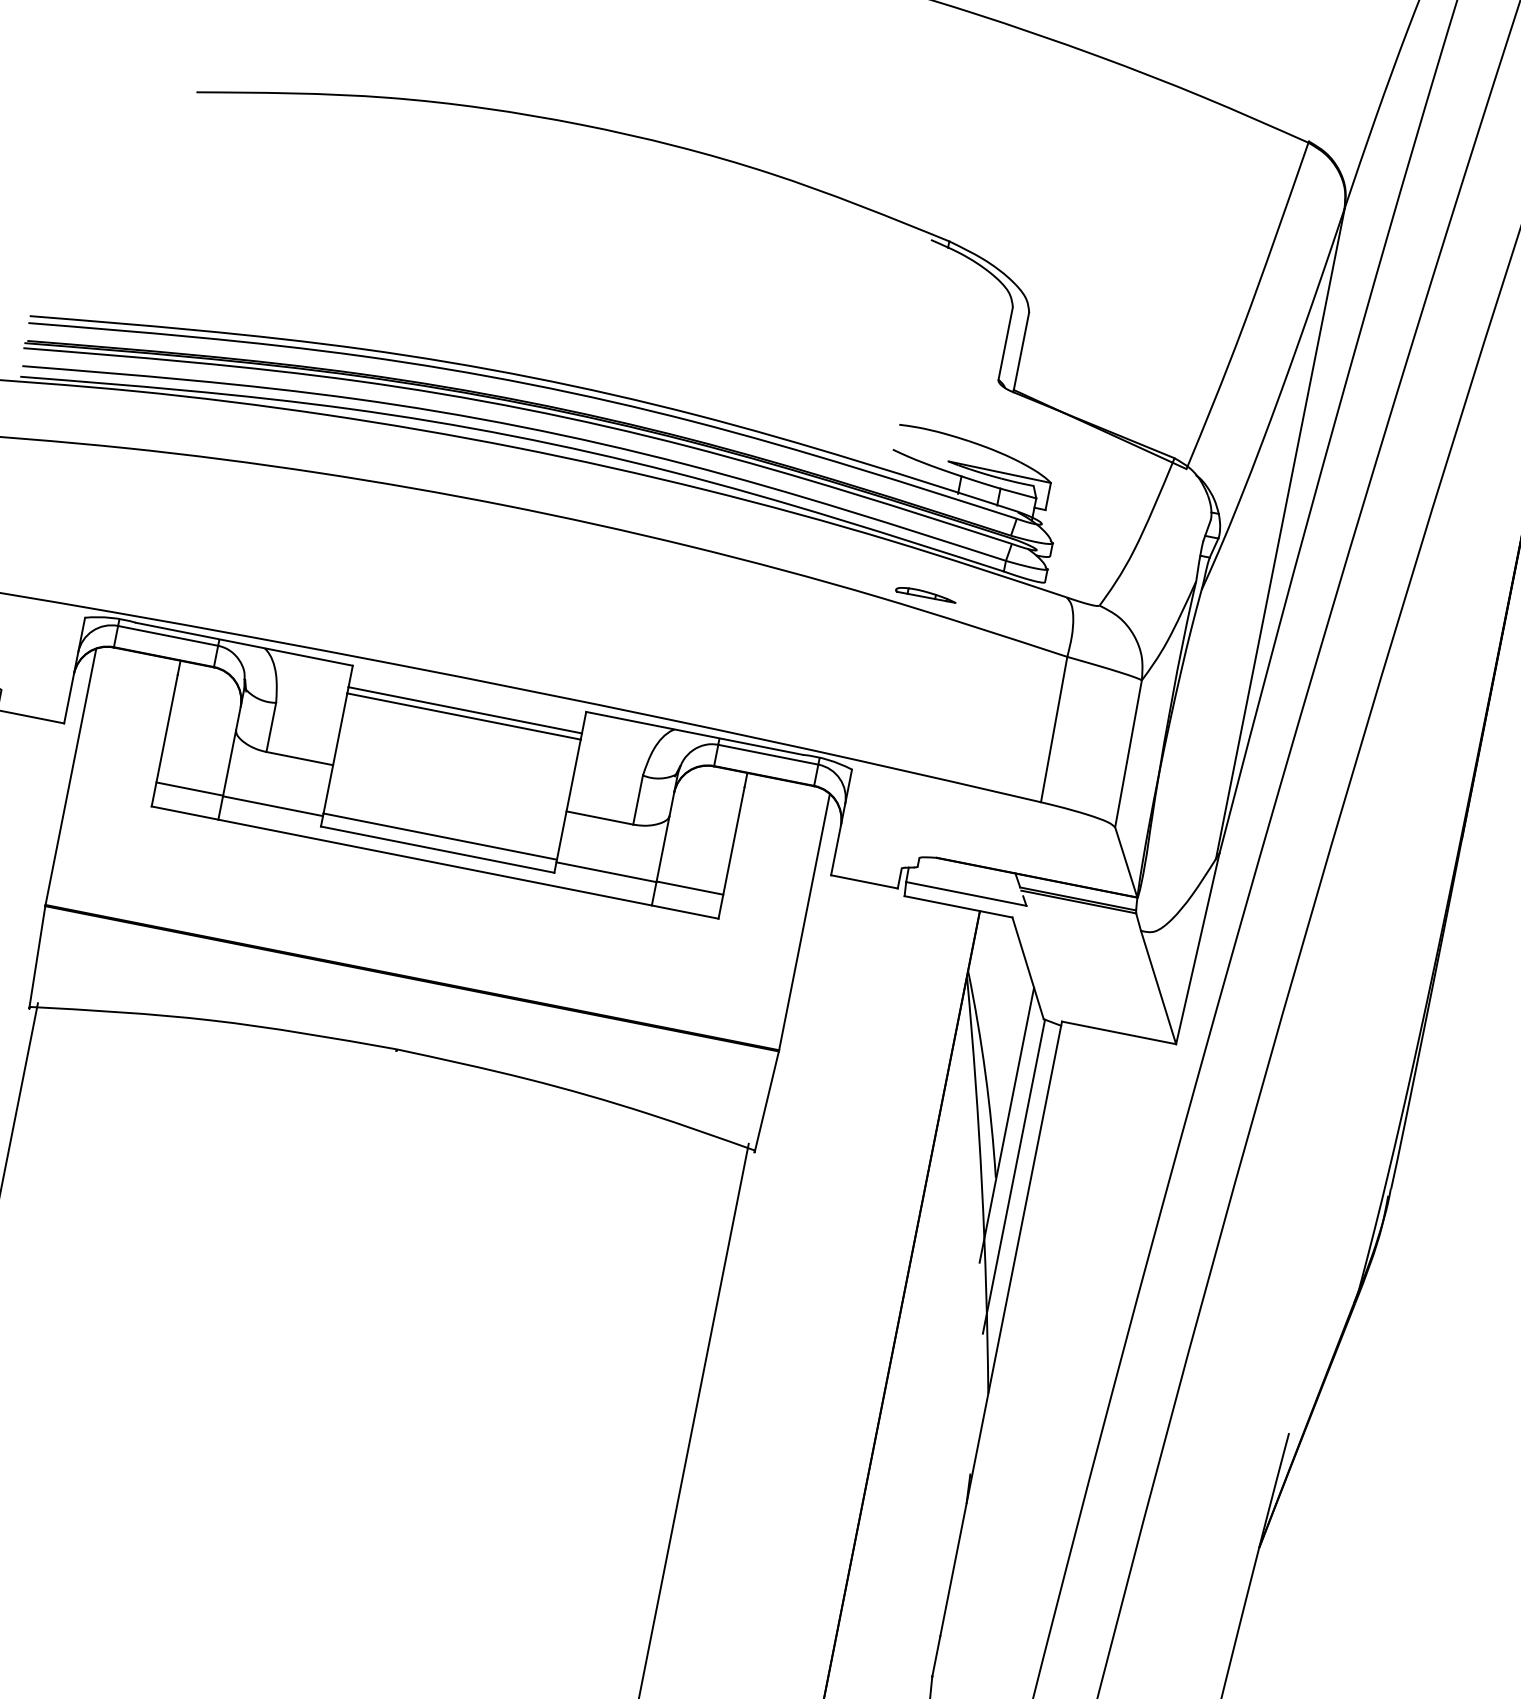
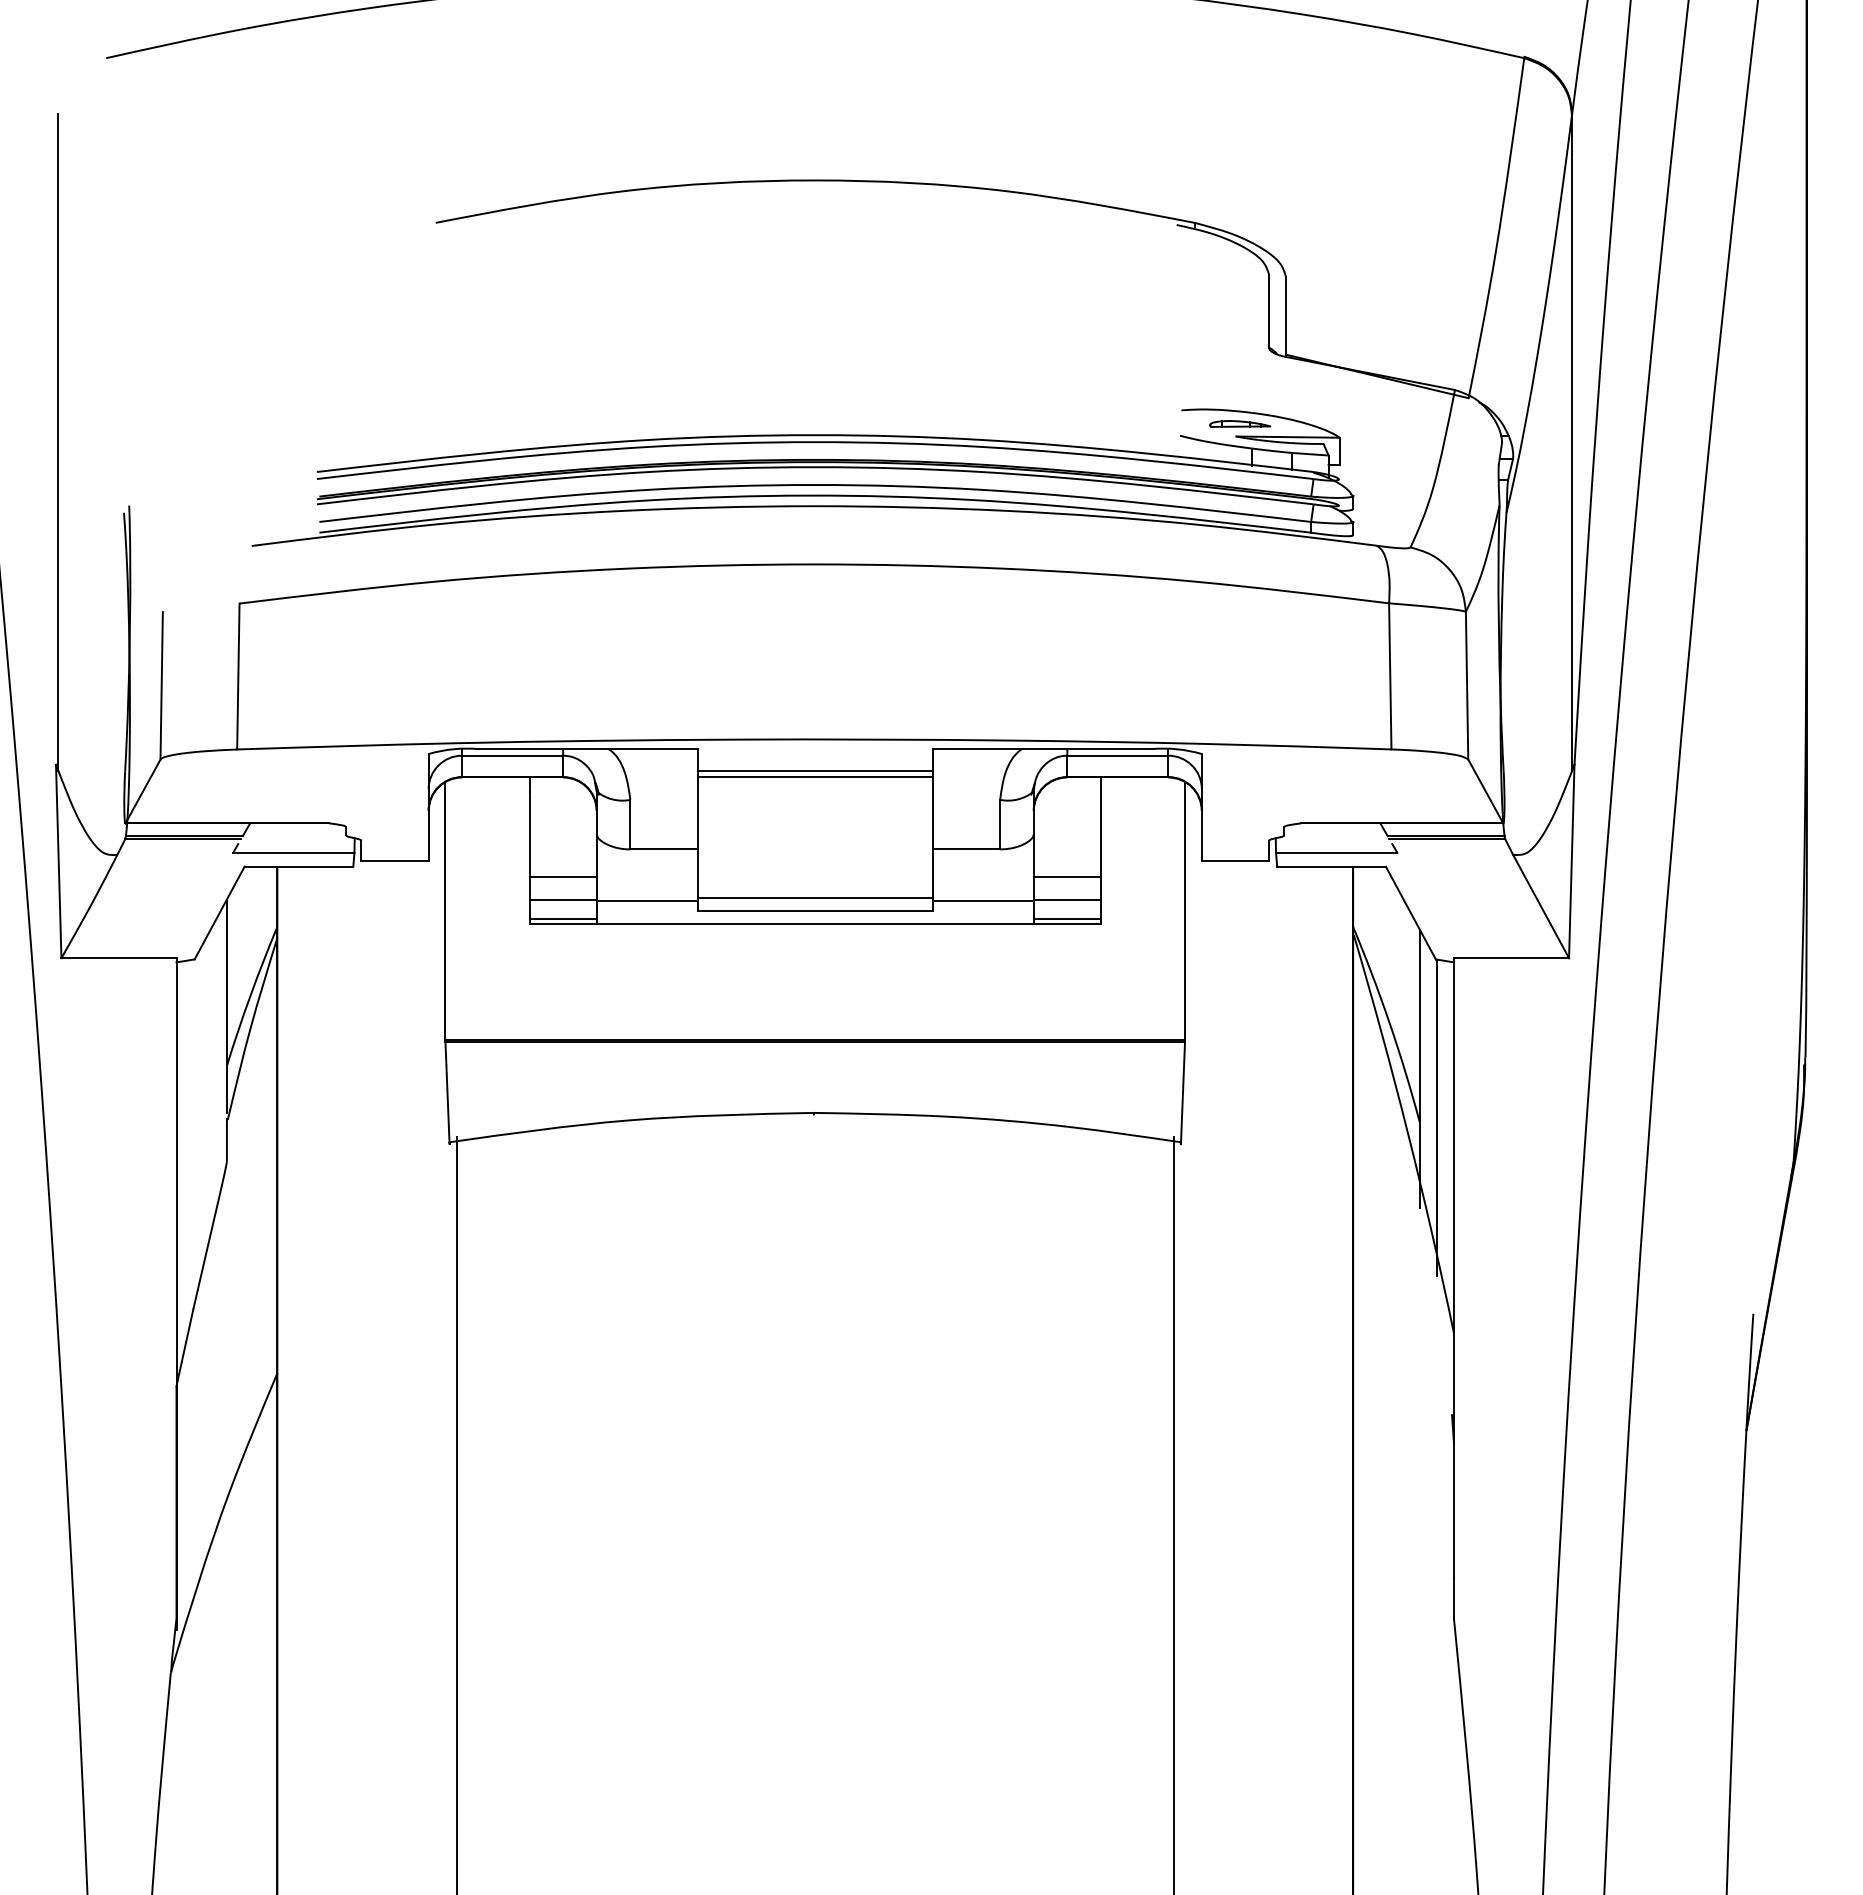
part: (925, 593) -> (1239, 423), moved
line: (193, 766) -> (562, 877), added
line: (185, 808) -> (562, 919), added
line: (694, 865) -> (1067, 877), added
line: (686, 907) -> (1067, 919), added

